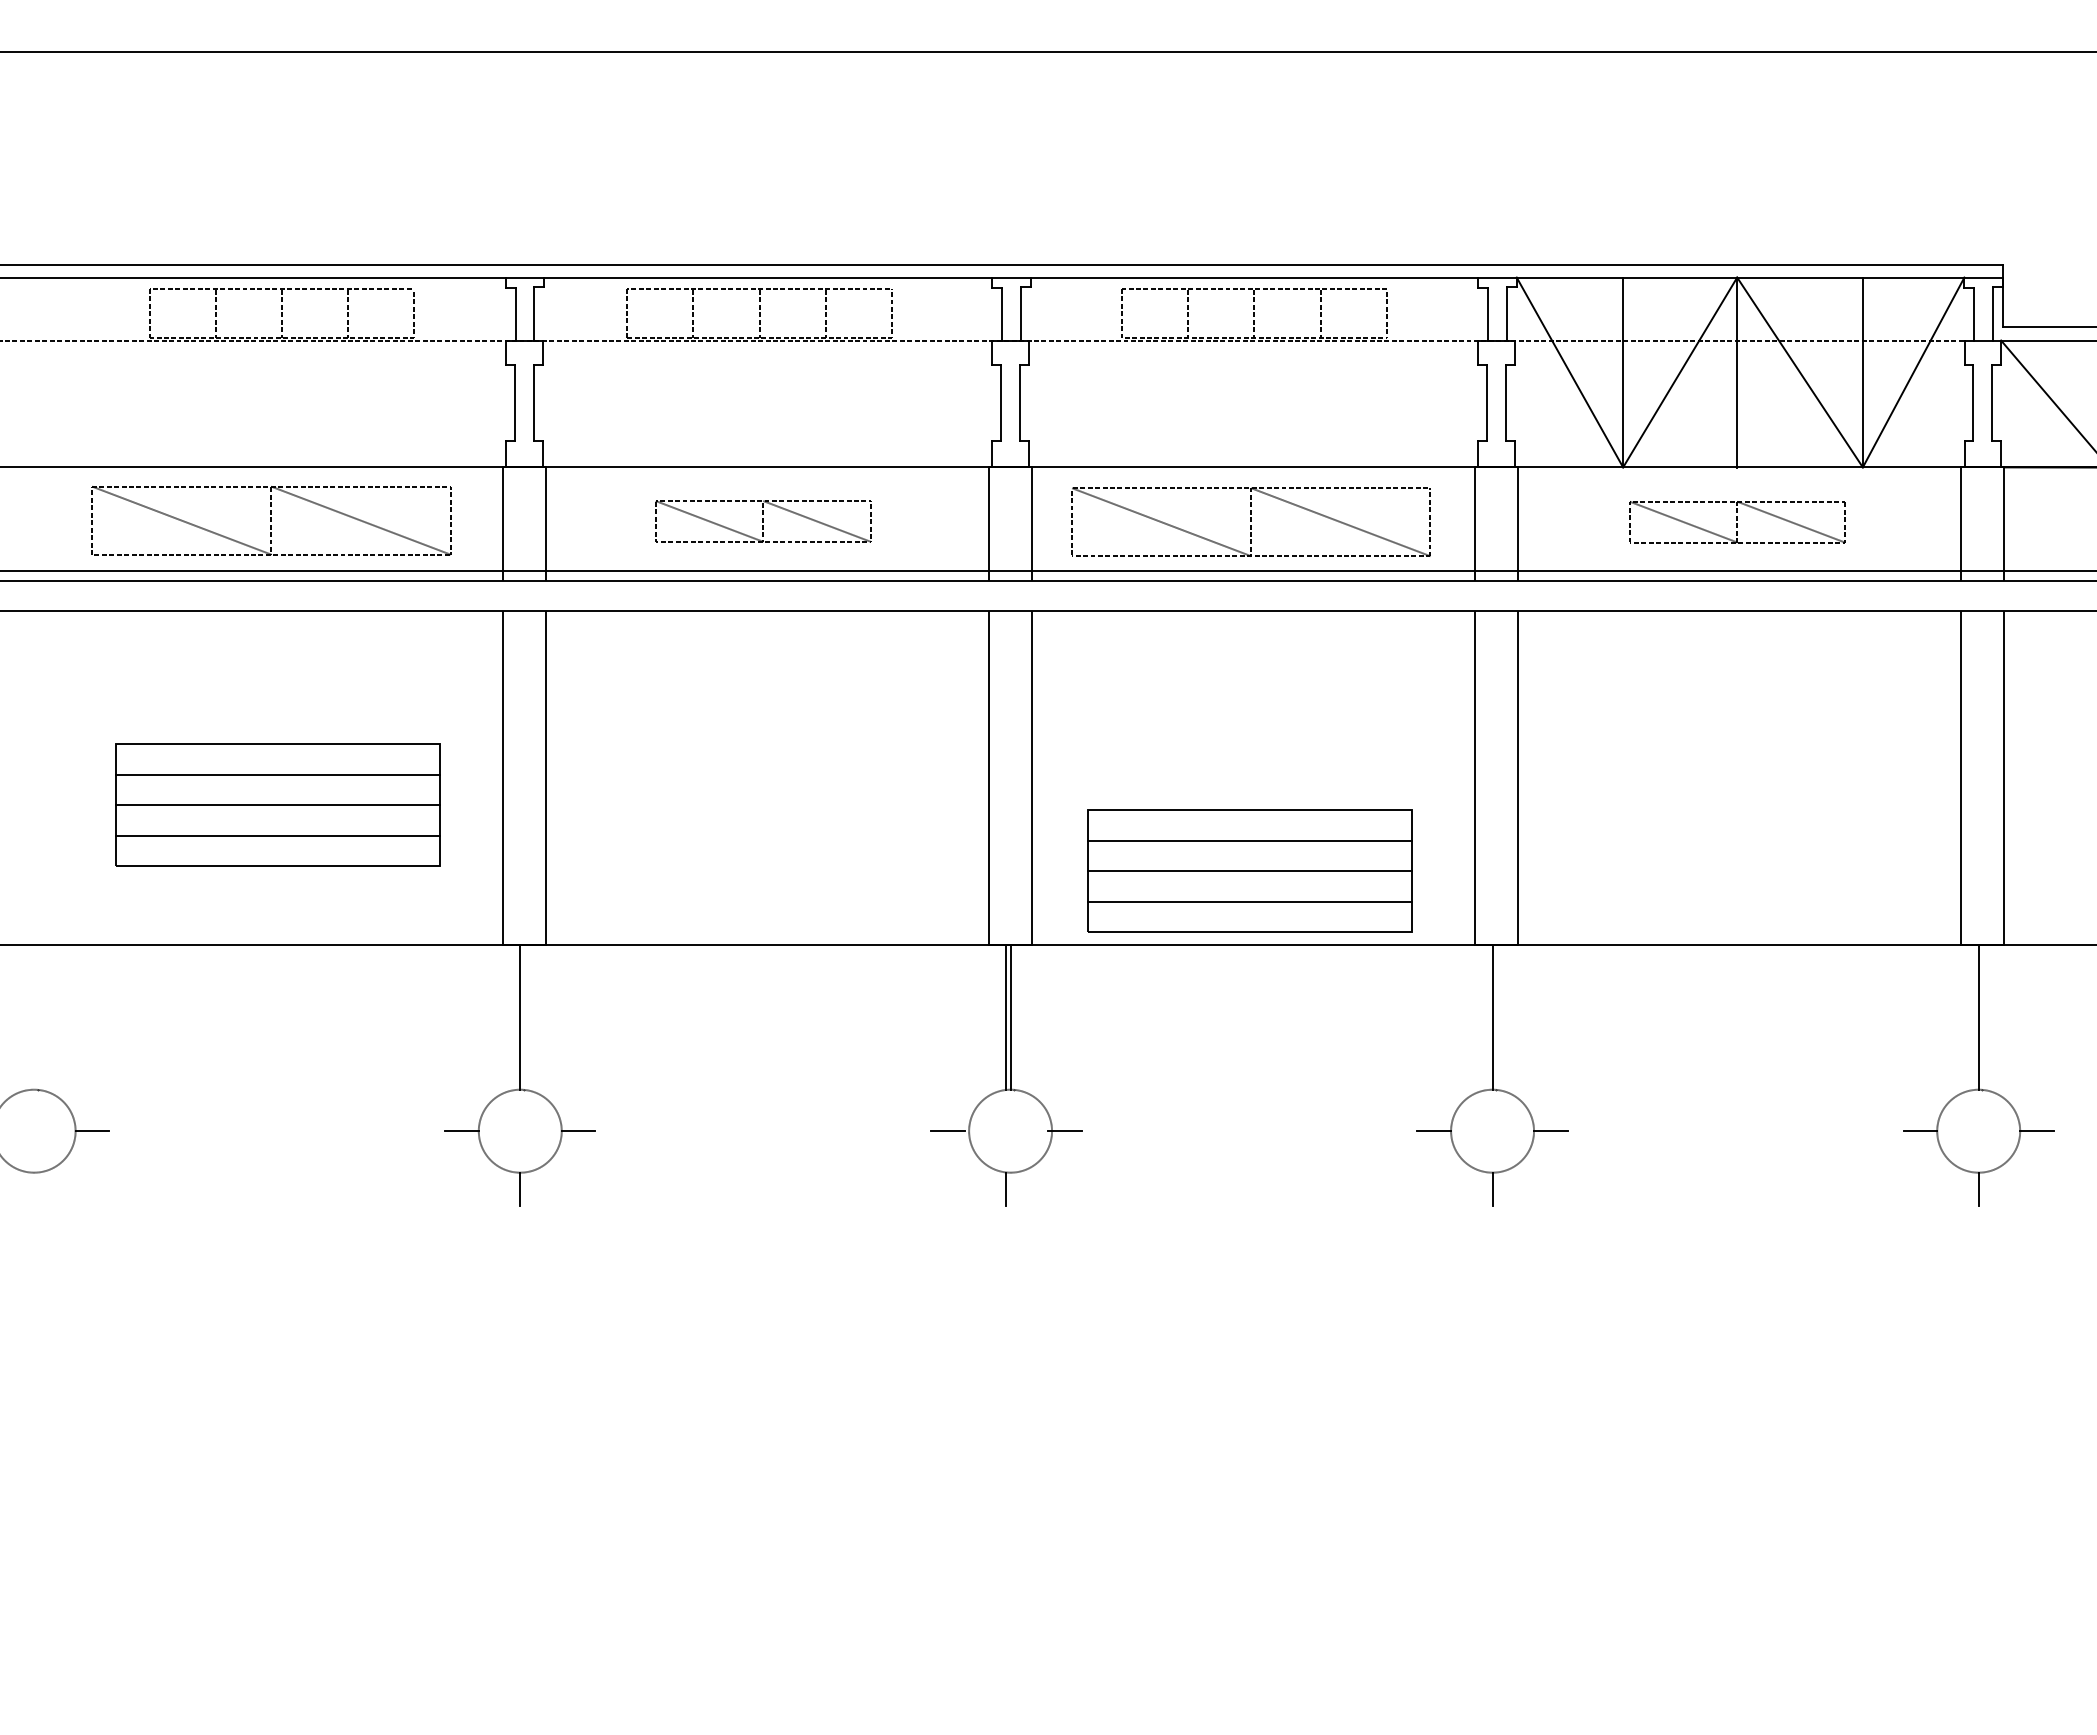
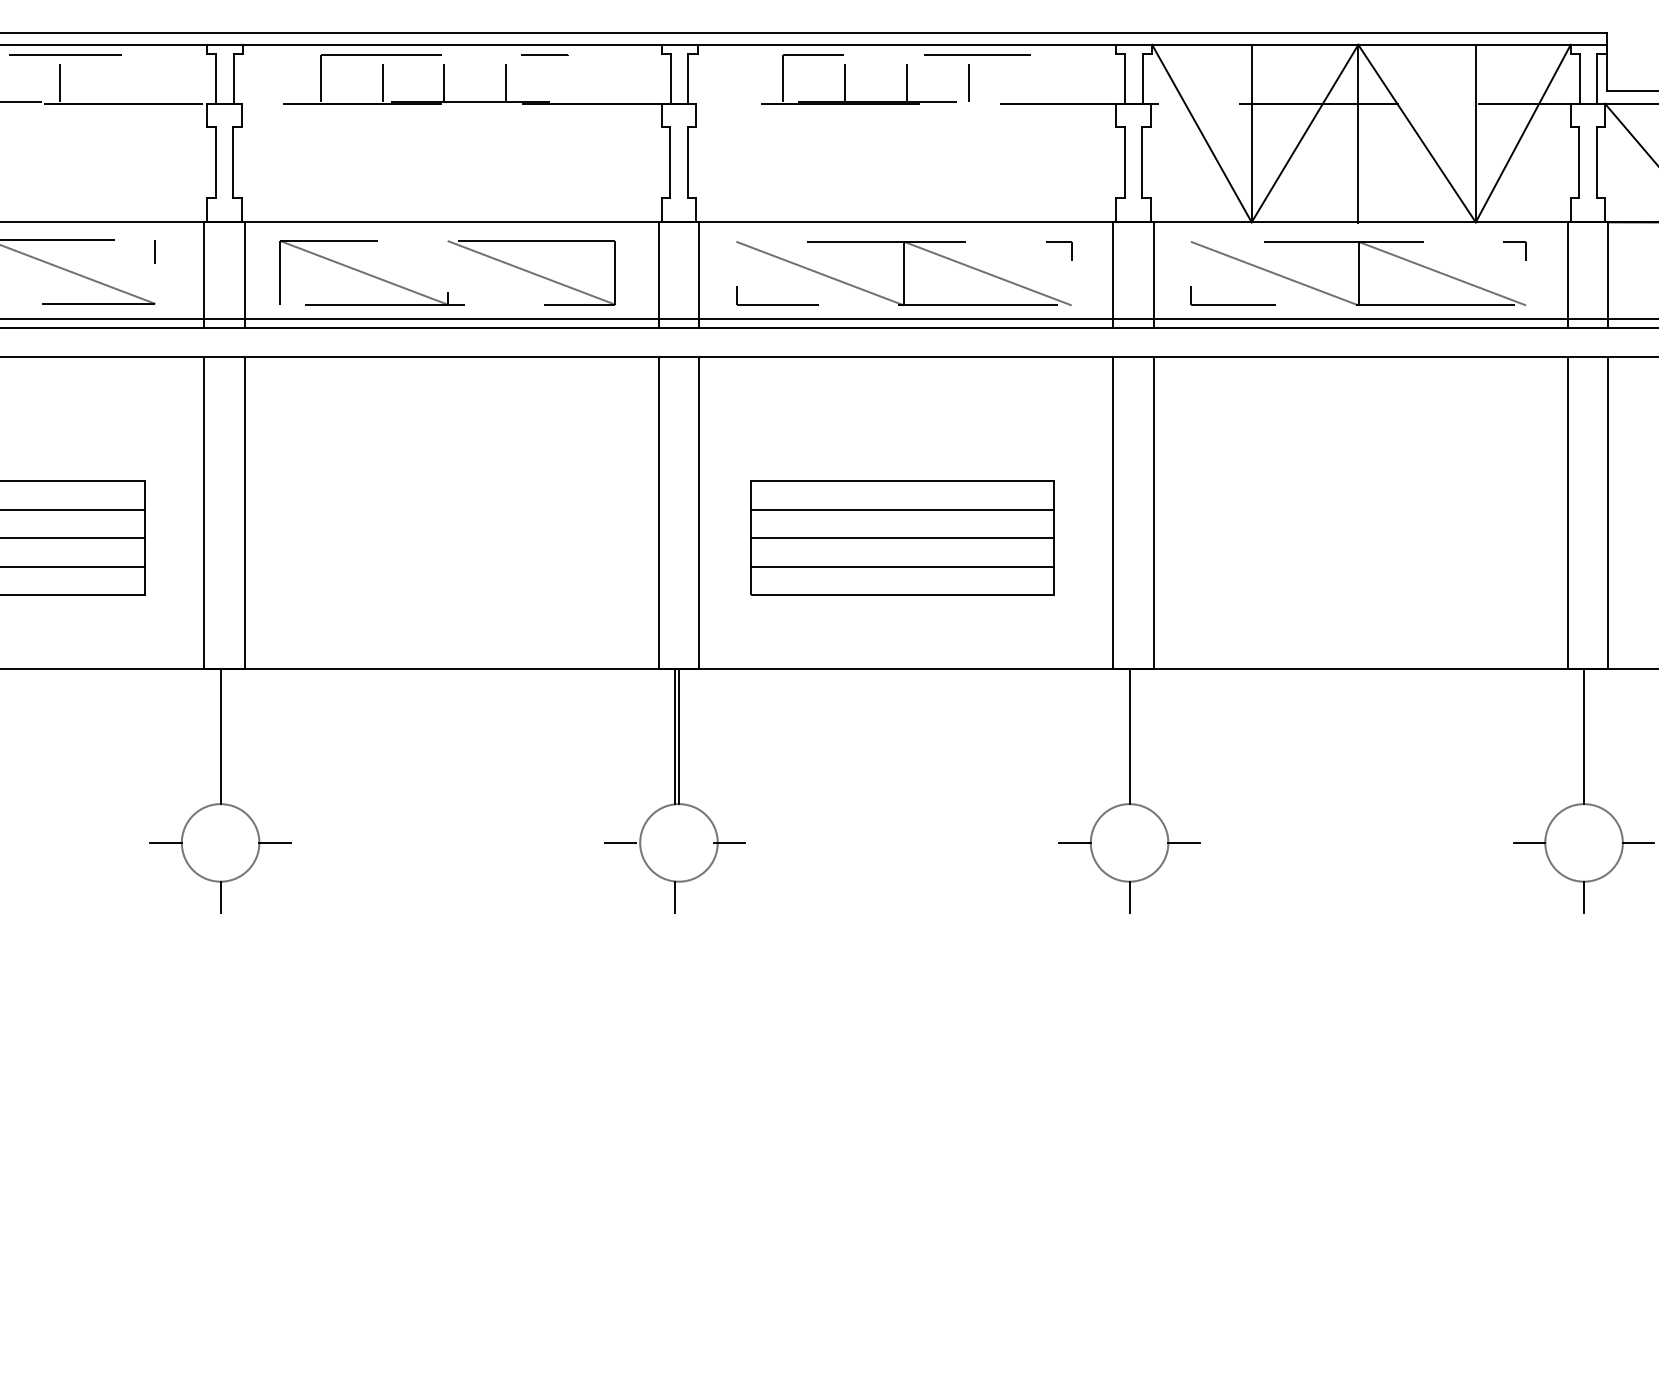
part: (763, 521) -> (447, 272), size x1.67
part: (1737, 521) -> (1358, 272), size x1.67
part: (1249, 870) -> (902, 537), moved

